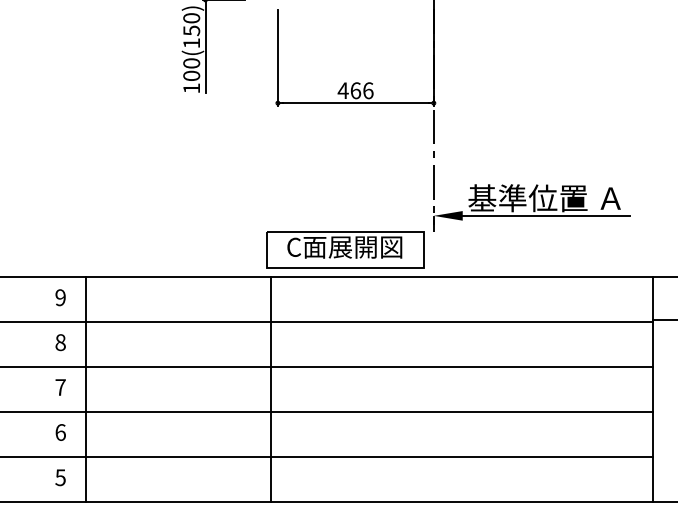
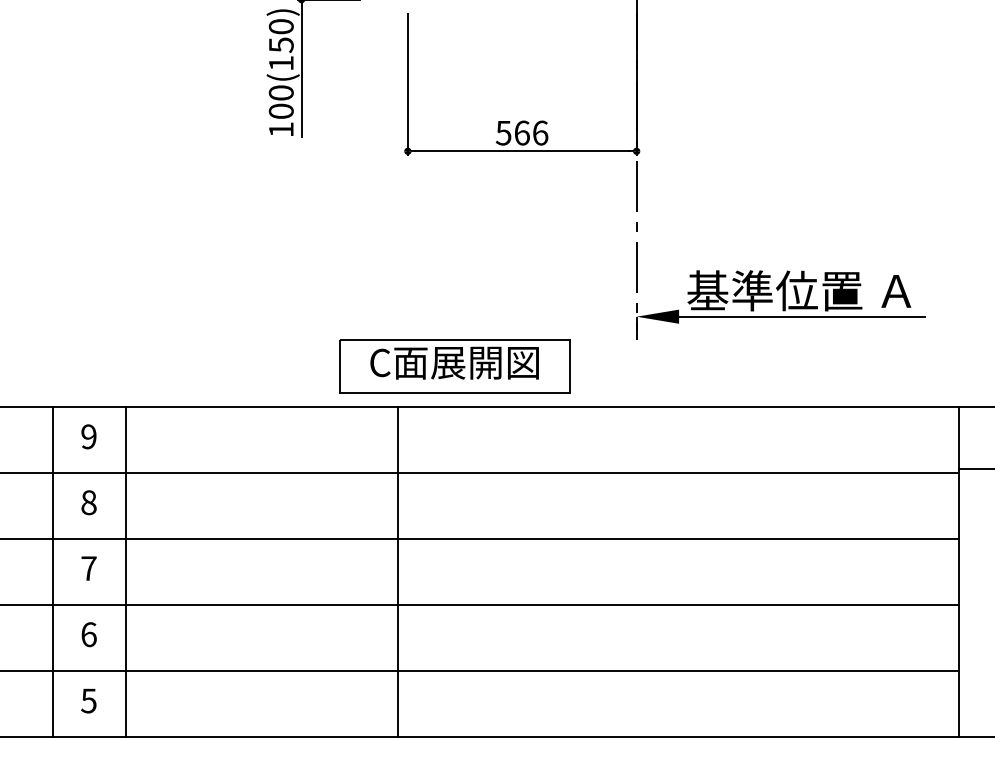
text: (342, 90) -> (502, 132), 466 -> 566
part: (345, 249) -> (455, 366), moved
line: (35, 389) -> (52, 571), added

